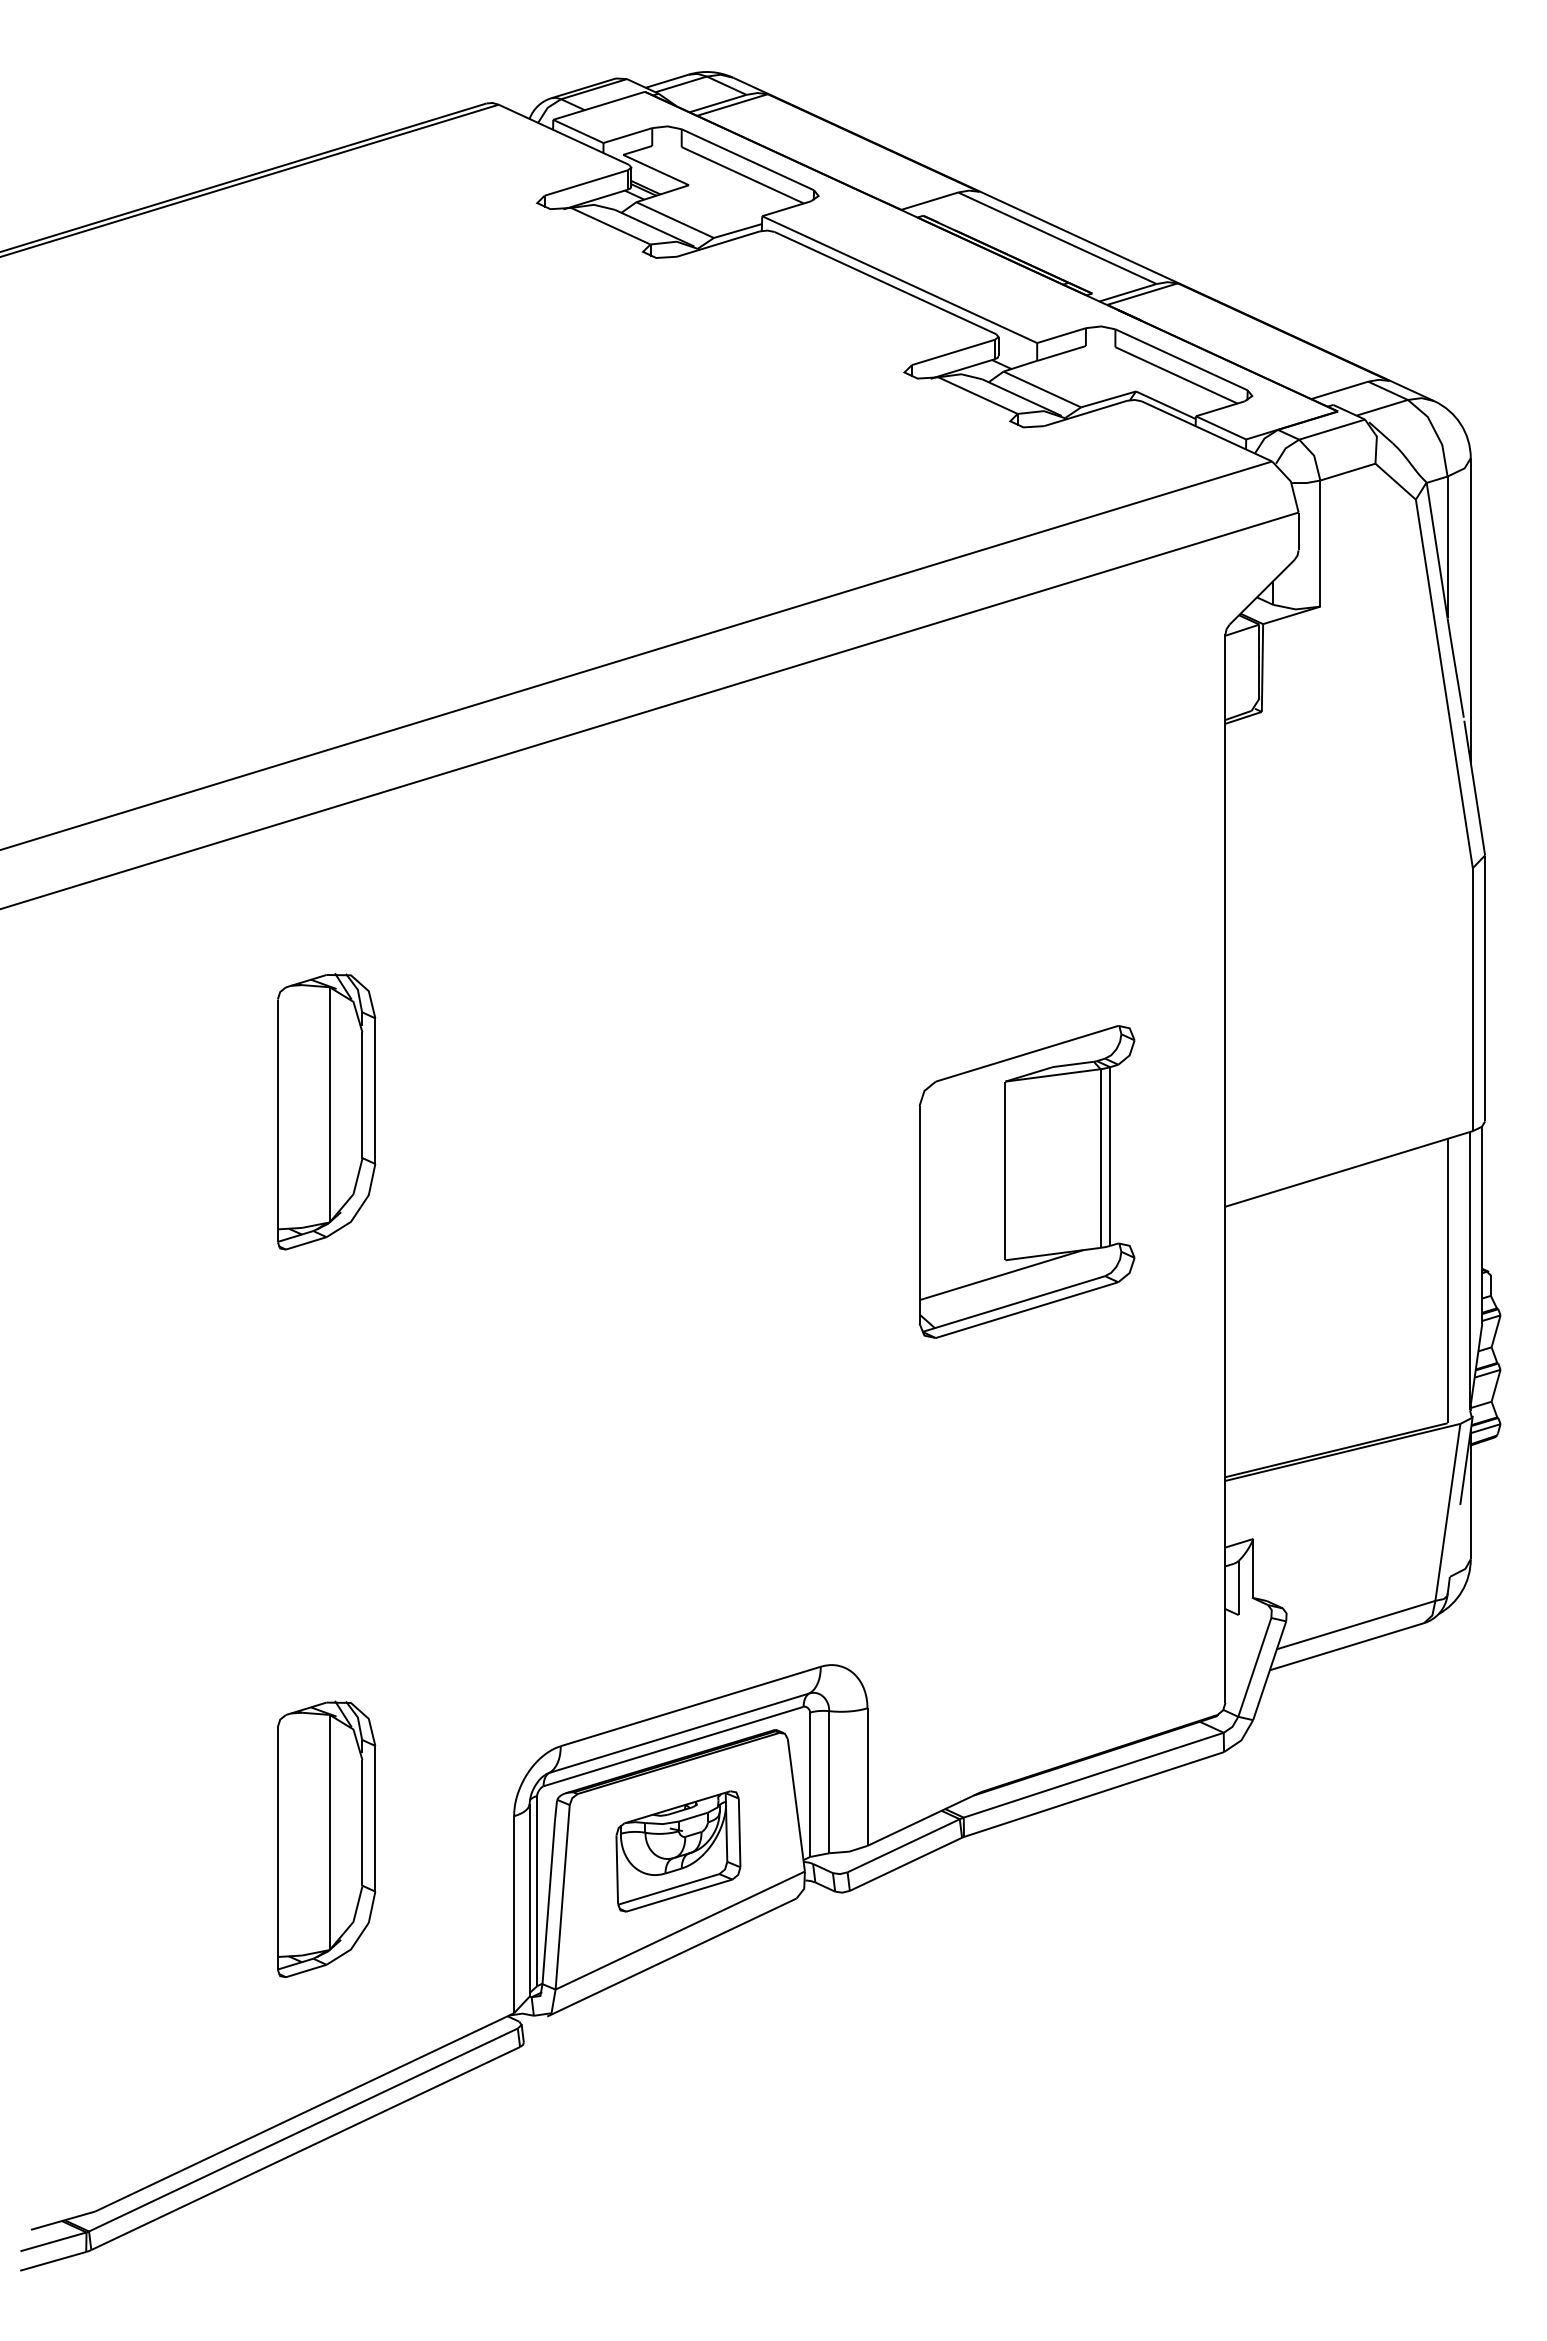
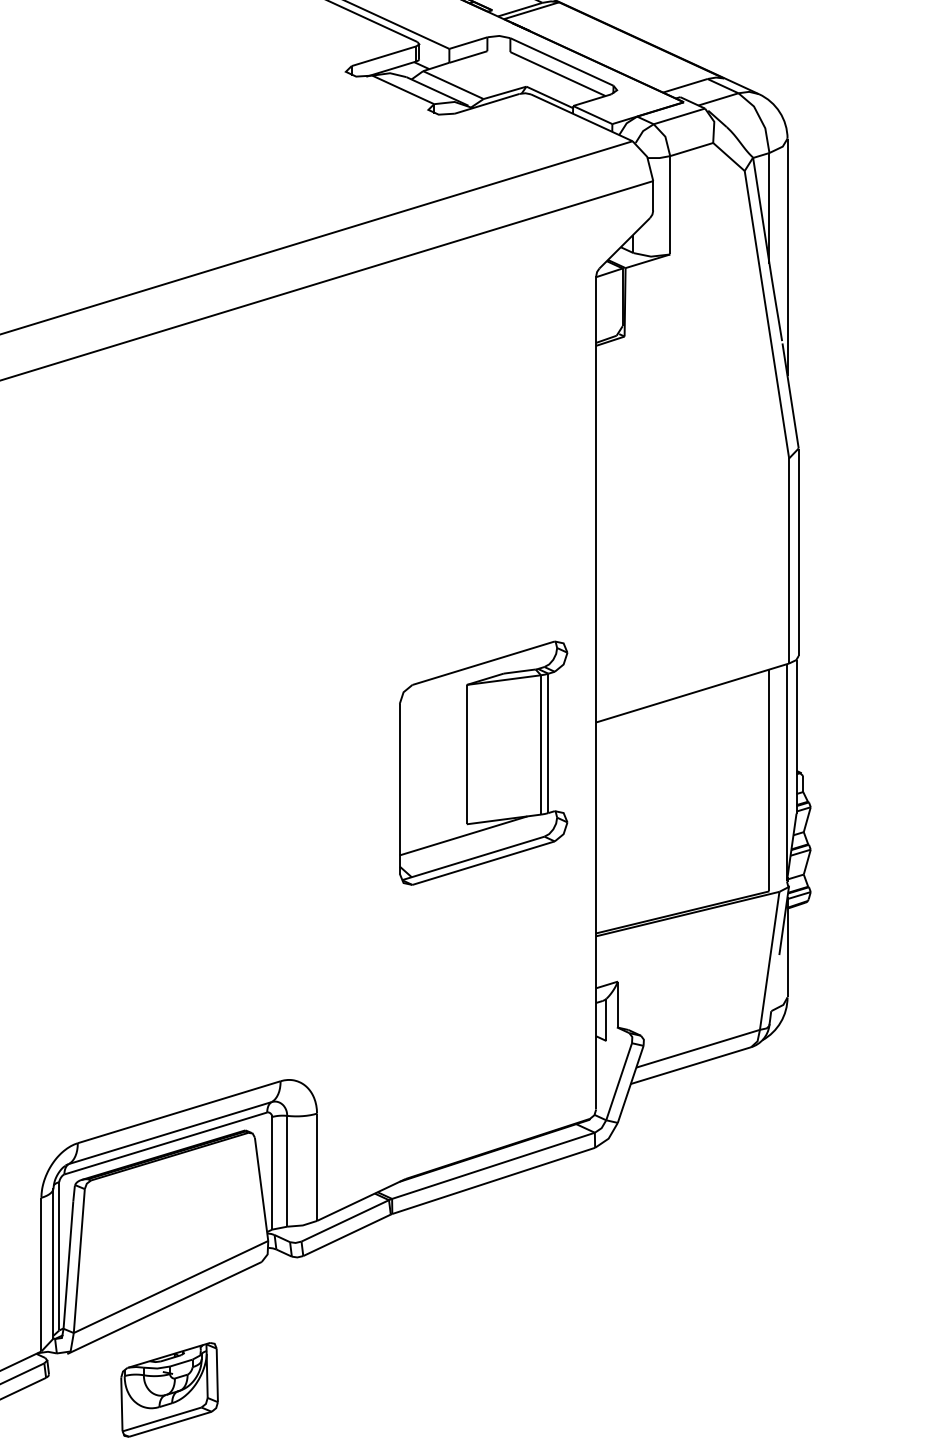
part: (1026, 1181) -> (483, 762), moved
part: (678, 1851) -> (169, 1389), moved

